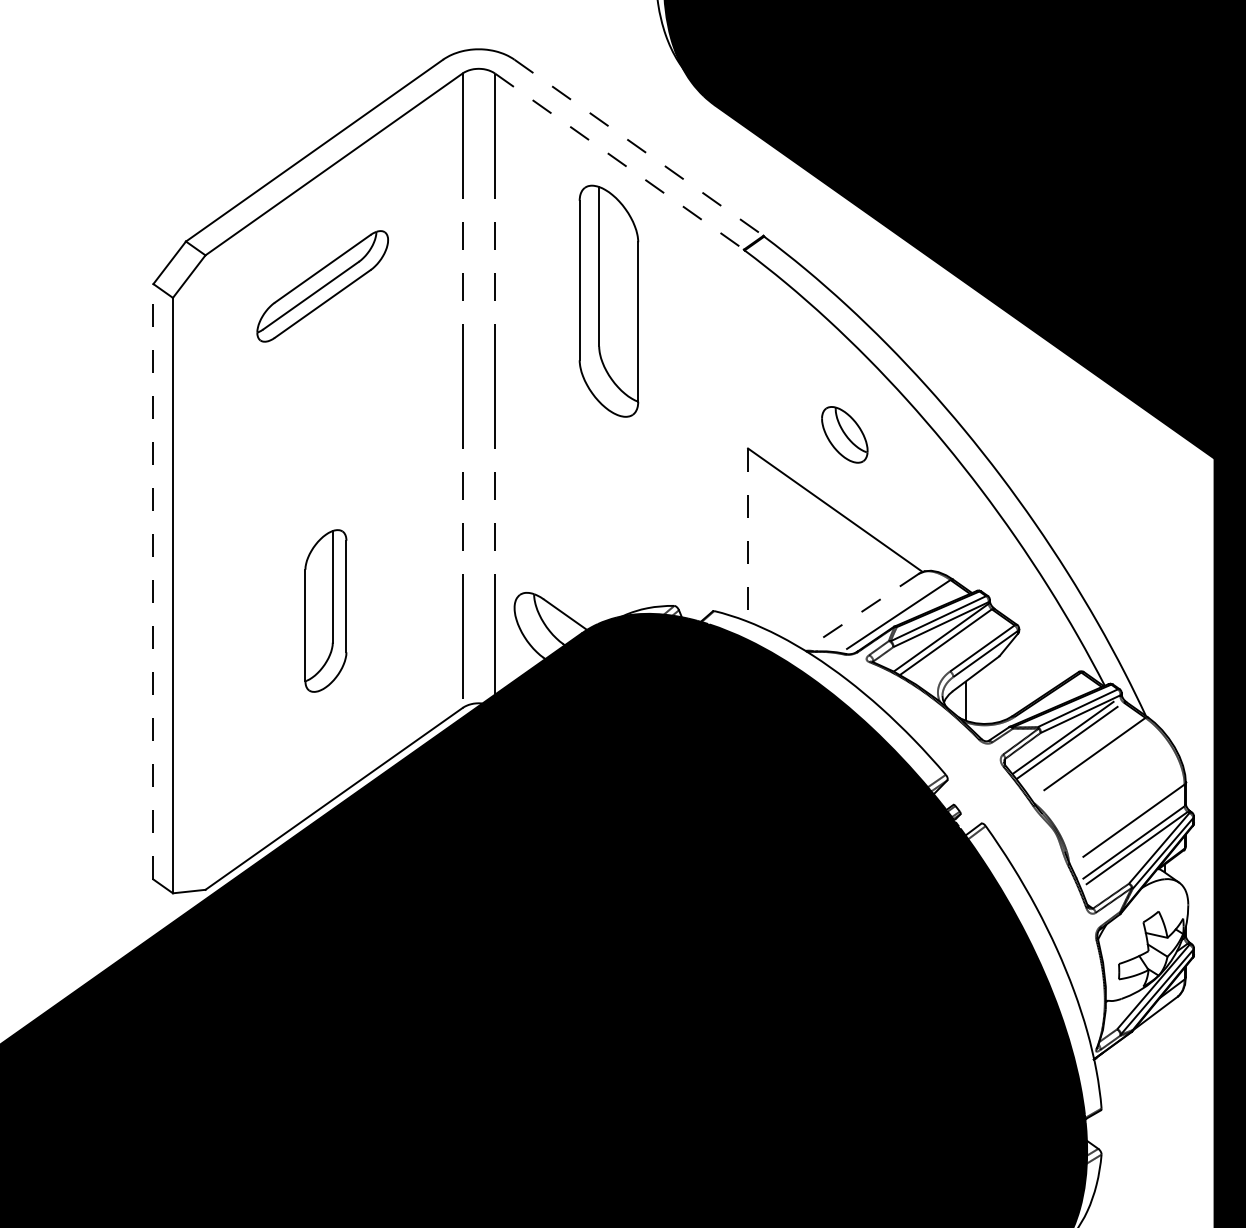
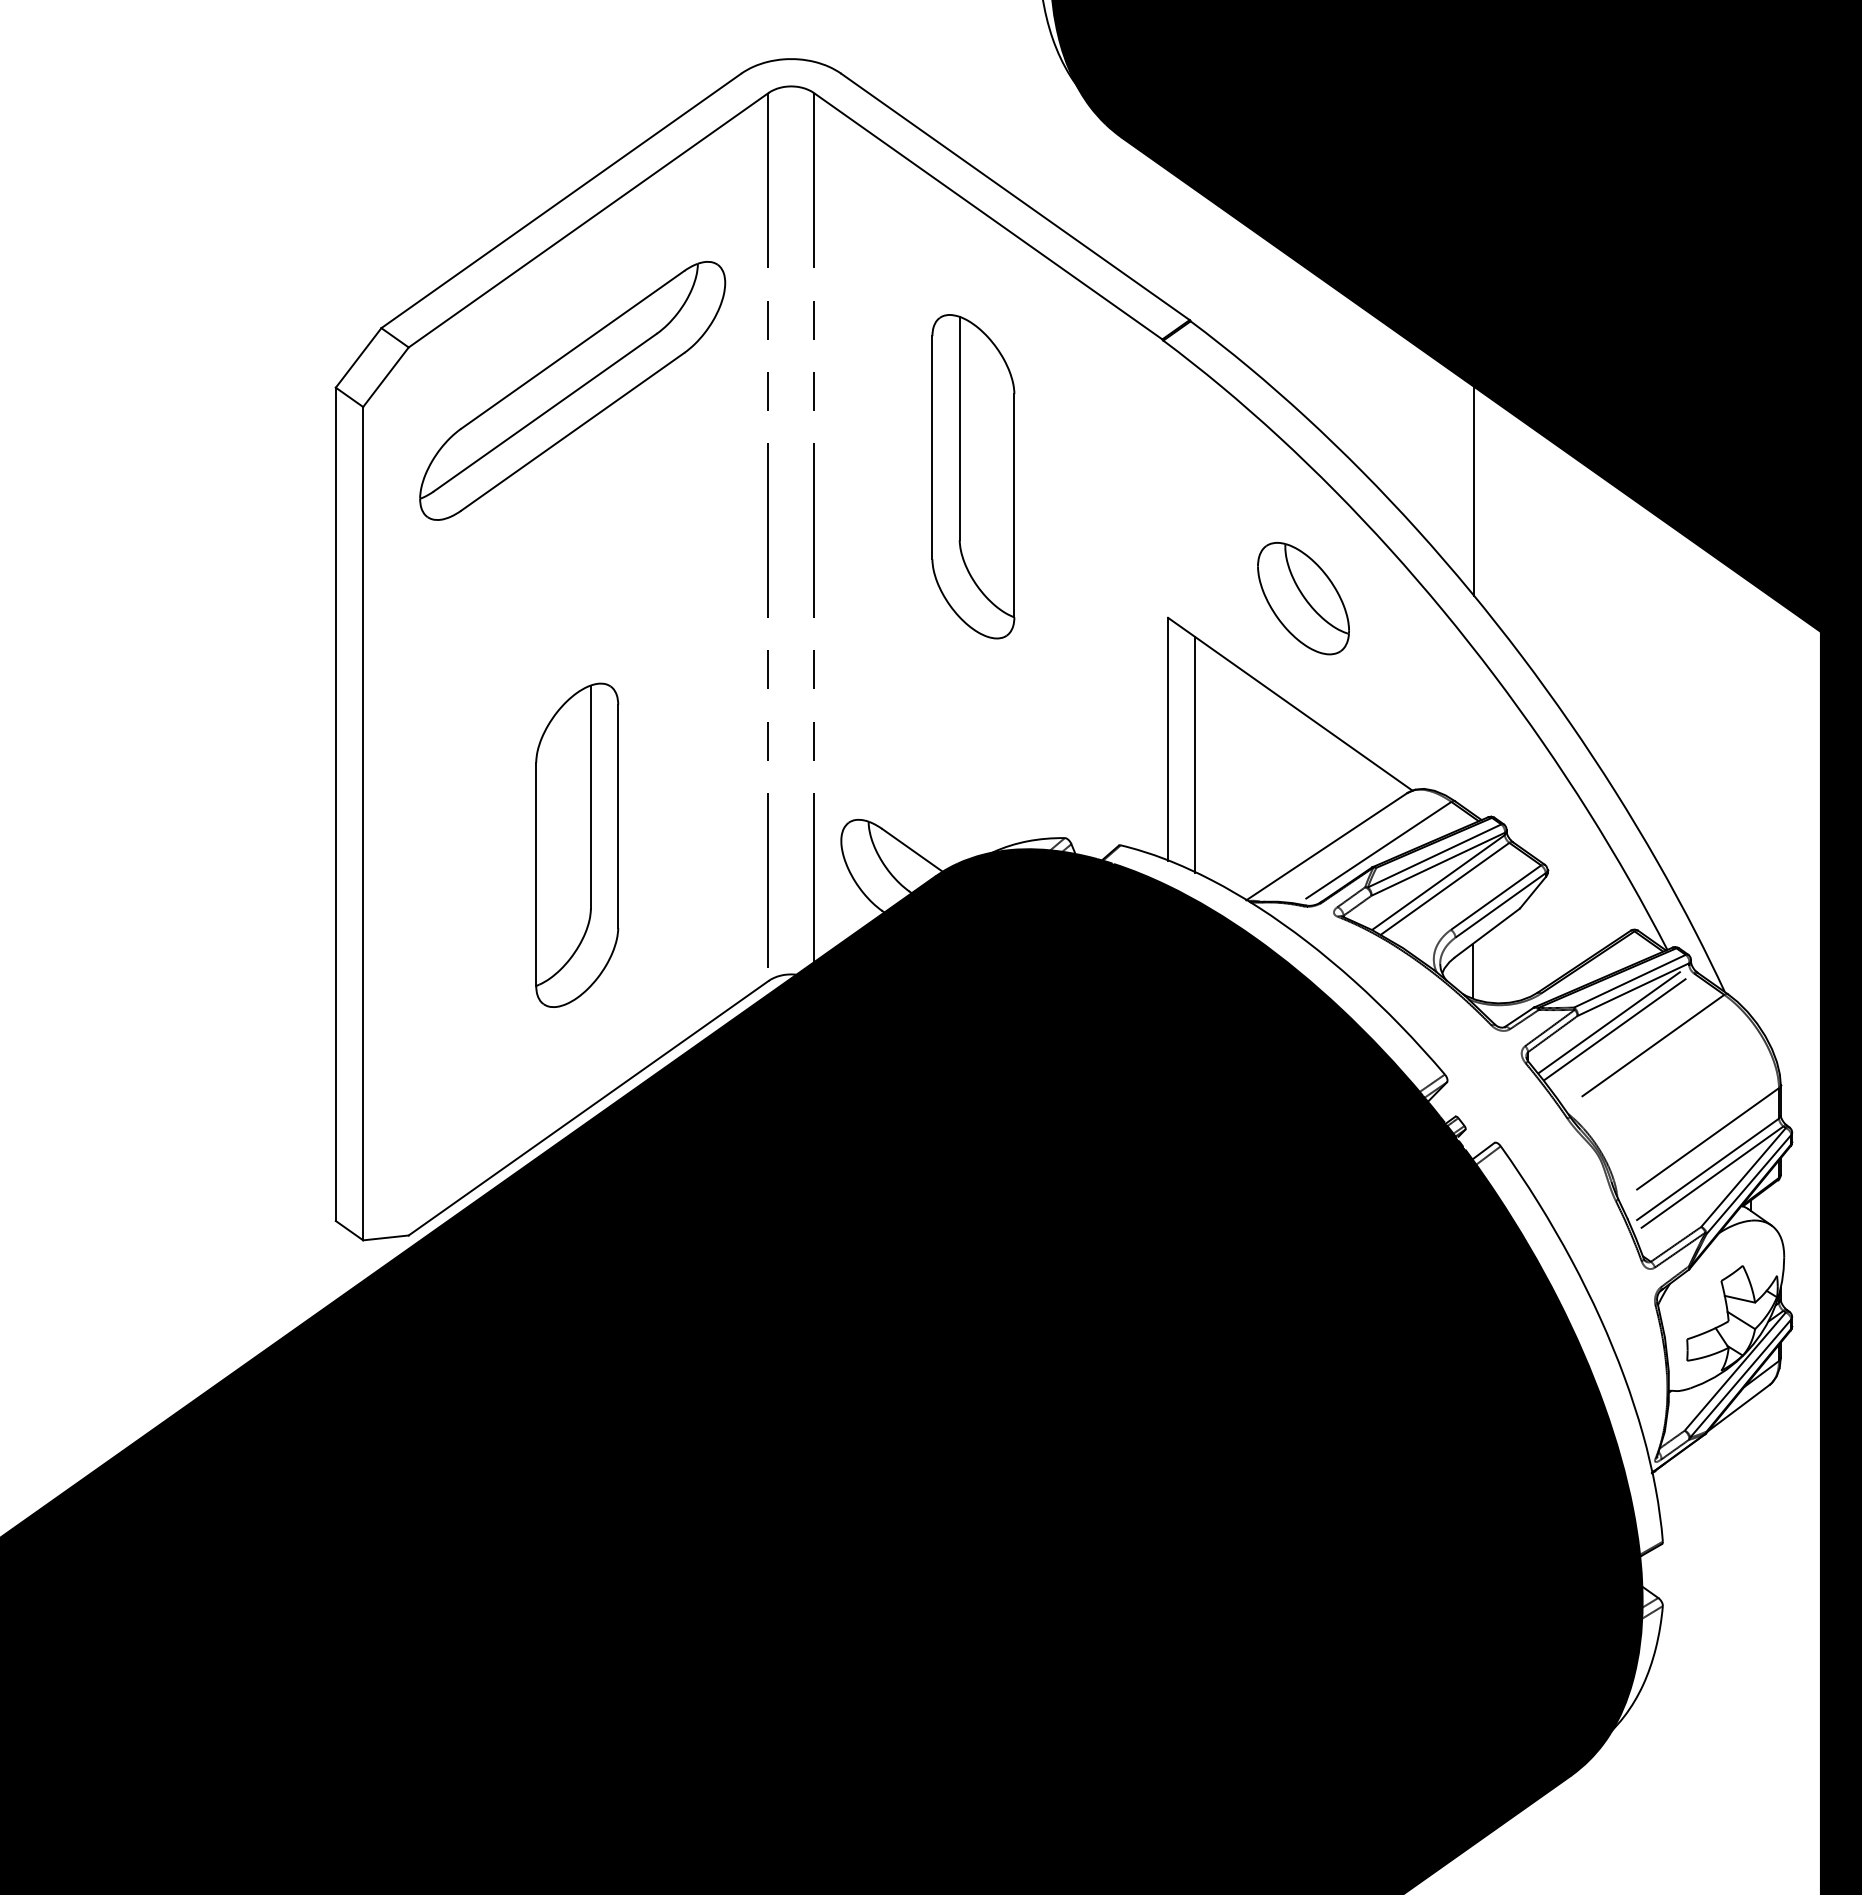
line: (639, 148) -> (1015, 197), dashed -> solid
line: (619, 161) -> (988, 216), dashed -> solid
part: (322, 286) -> (572, 390), size x1.67
part: (609, 301) -> (973, 476), moved
line: (966, 358) -> (1474, 491), added
part: (844, 434) -> (1303, 598), size x1.43
line: (748, 535) -> (1168, 739), dashed -> solid
line: (767, 546) -> (1195, 754), added
line: (153, 581) -> (335, 804), dashed -> solid
part: (326, 610) -> (577, 844), size x1.43
line: (861, 611) -> (1326, 846), dashed -> solid

